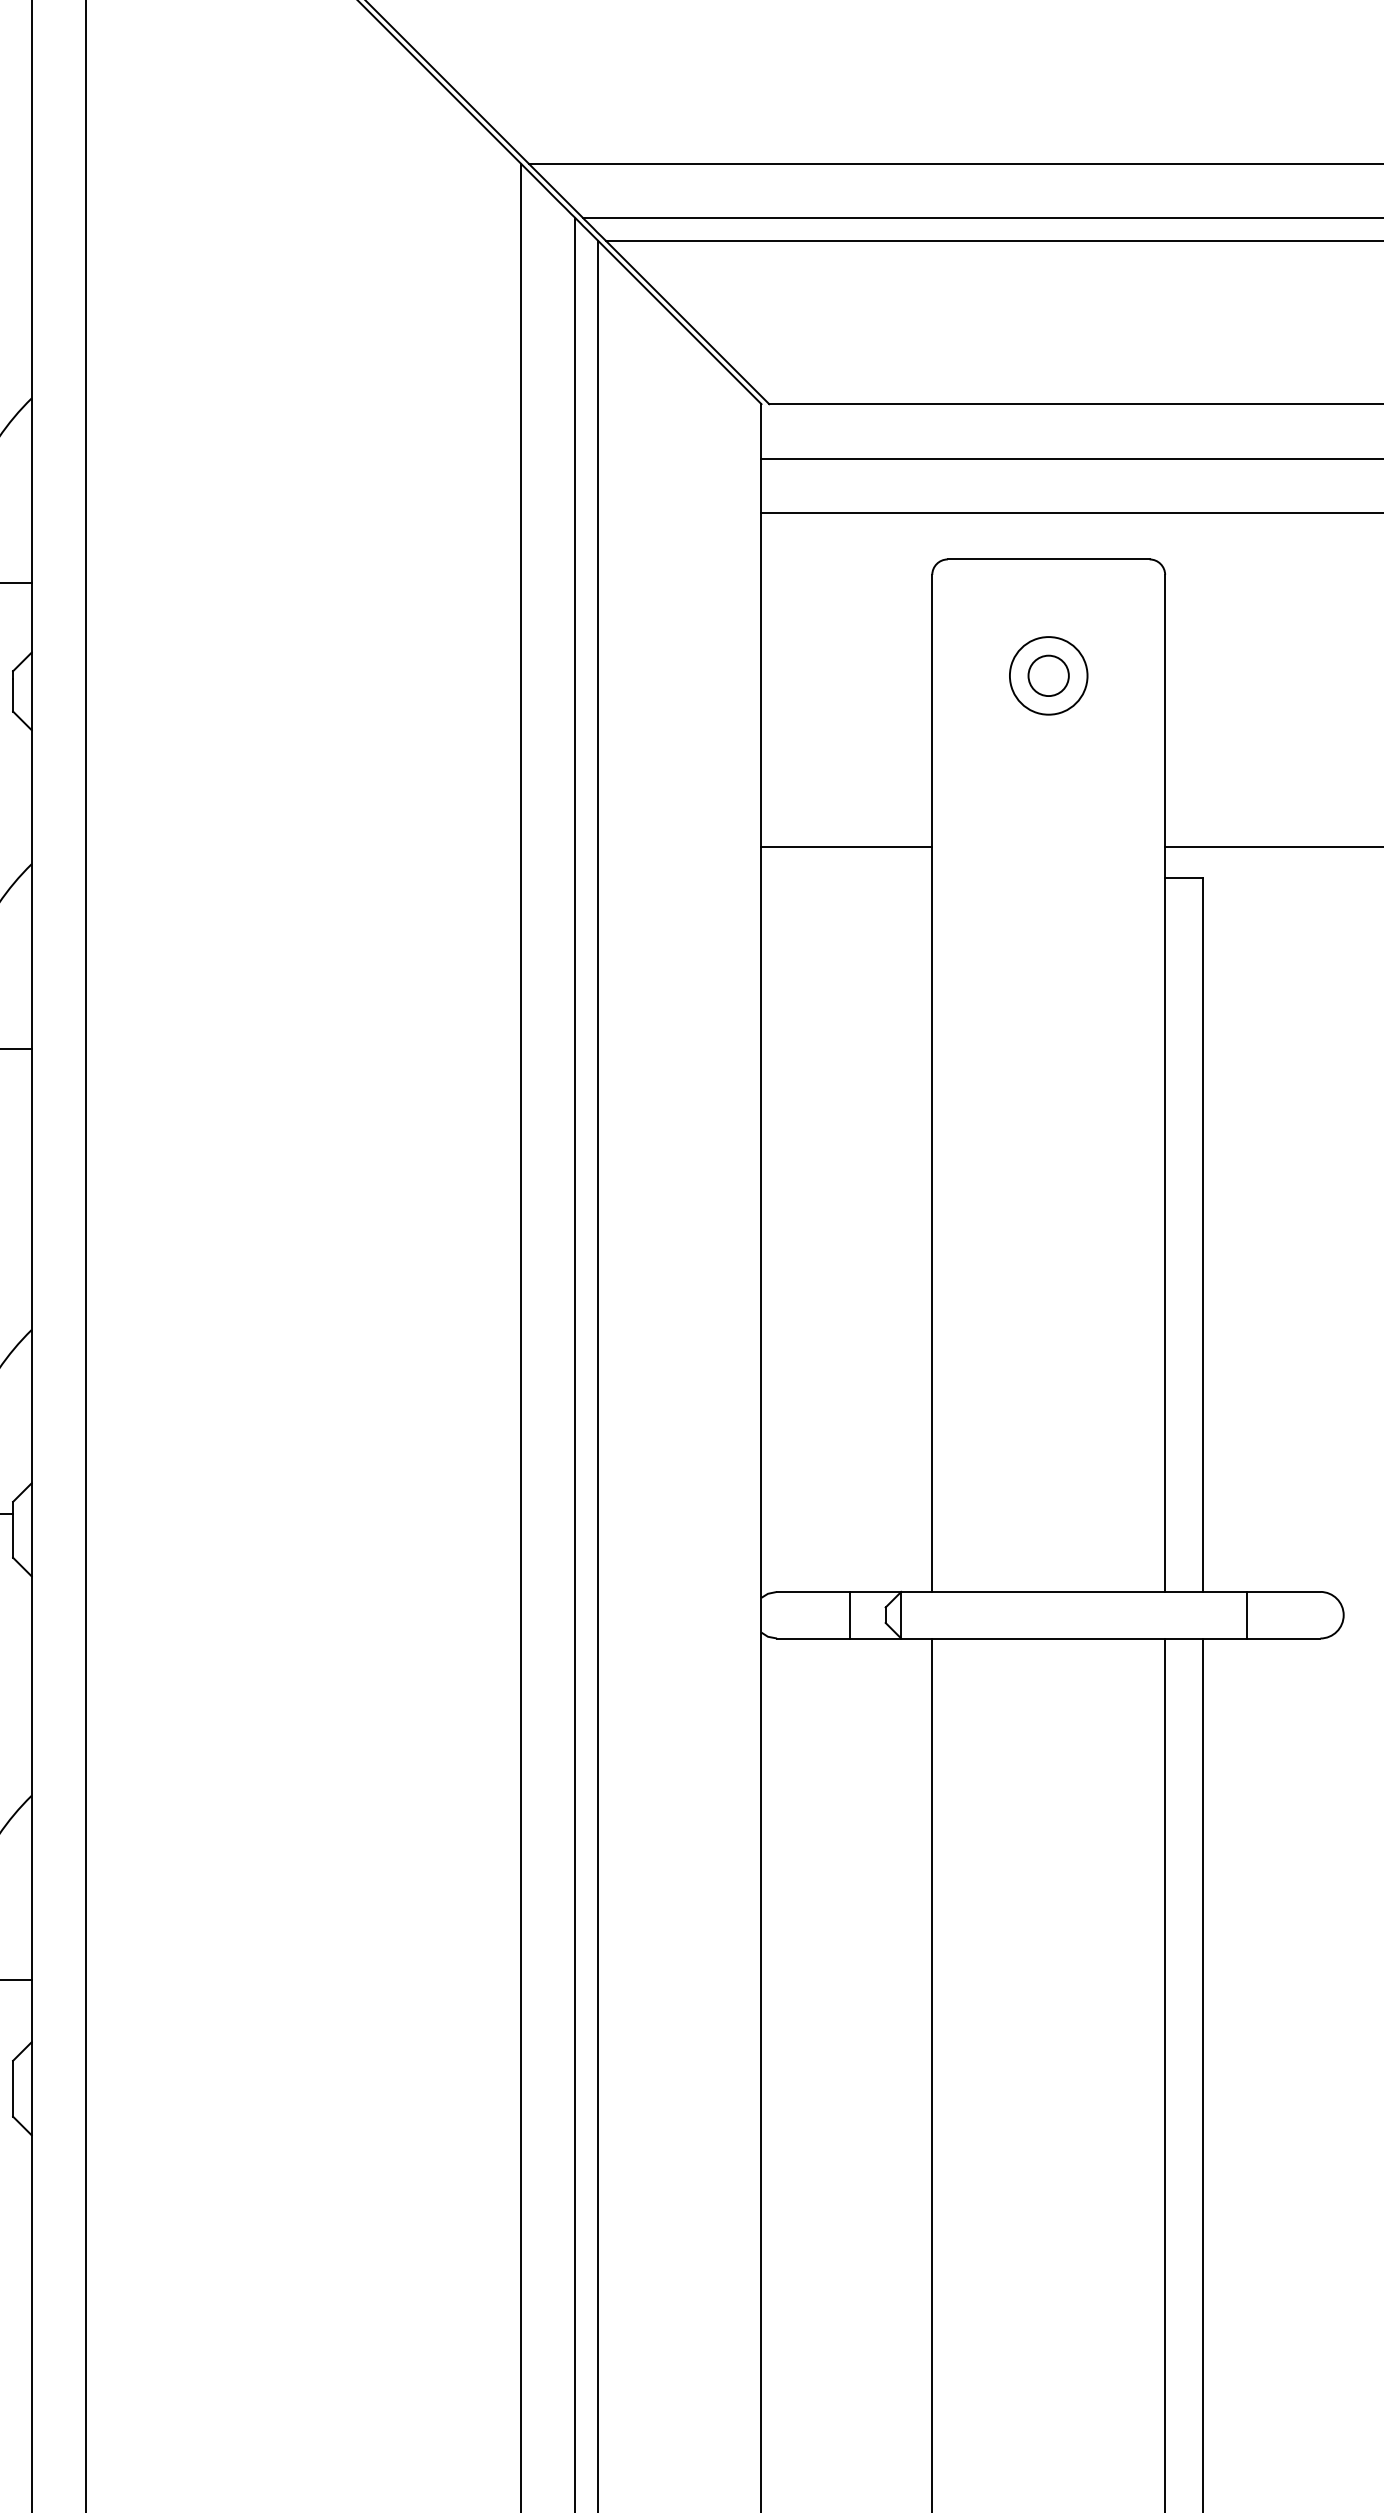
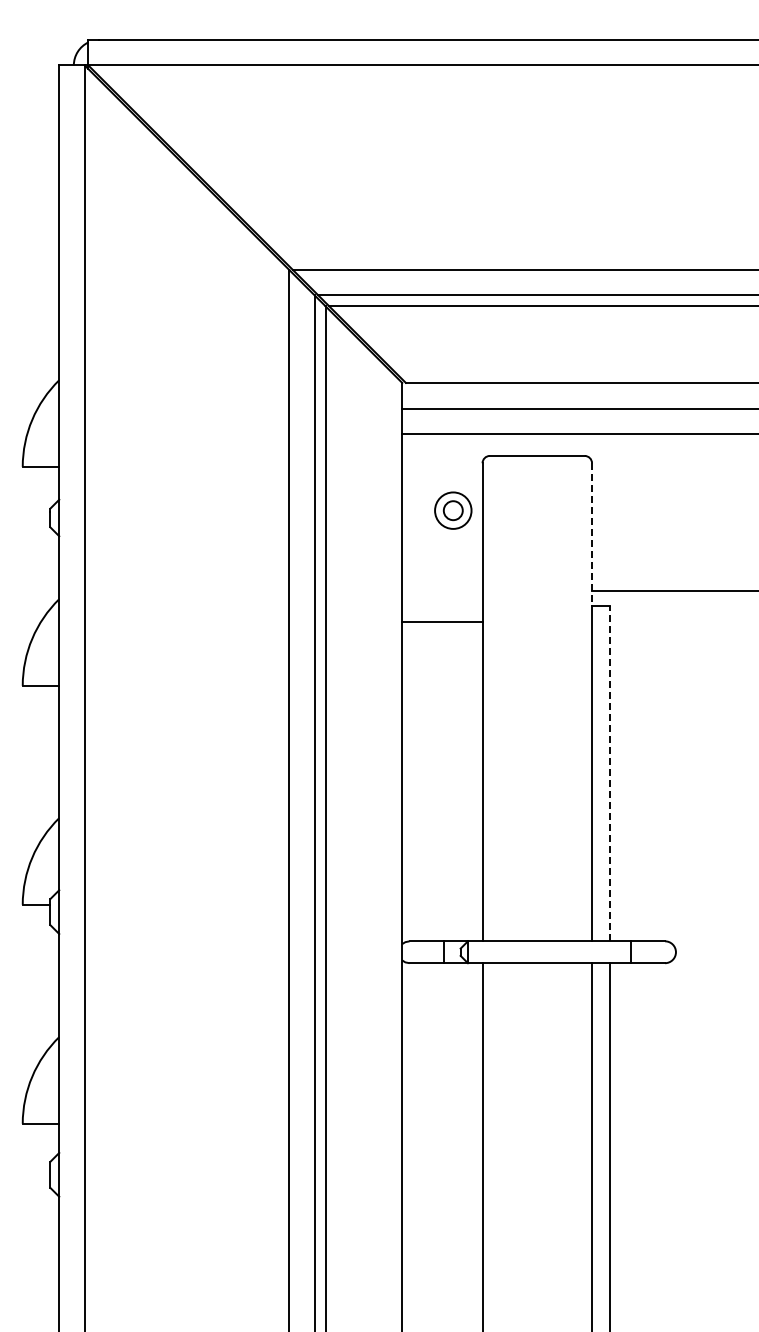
part: (1049, 675) -> (453, 510), moved
line: (1166, 726) -> (592, 534), solid -> dashed
line: (847, 845) -> (442, 621), moved
line: (1202, 1234) -> (609, 773), solid -> dashed

